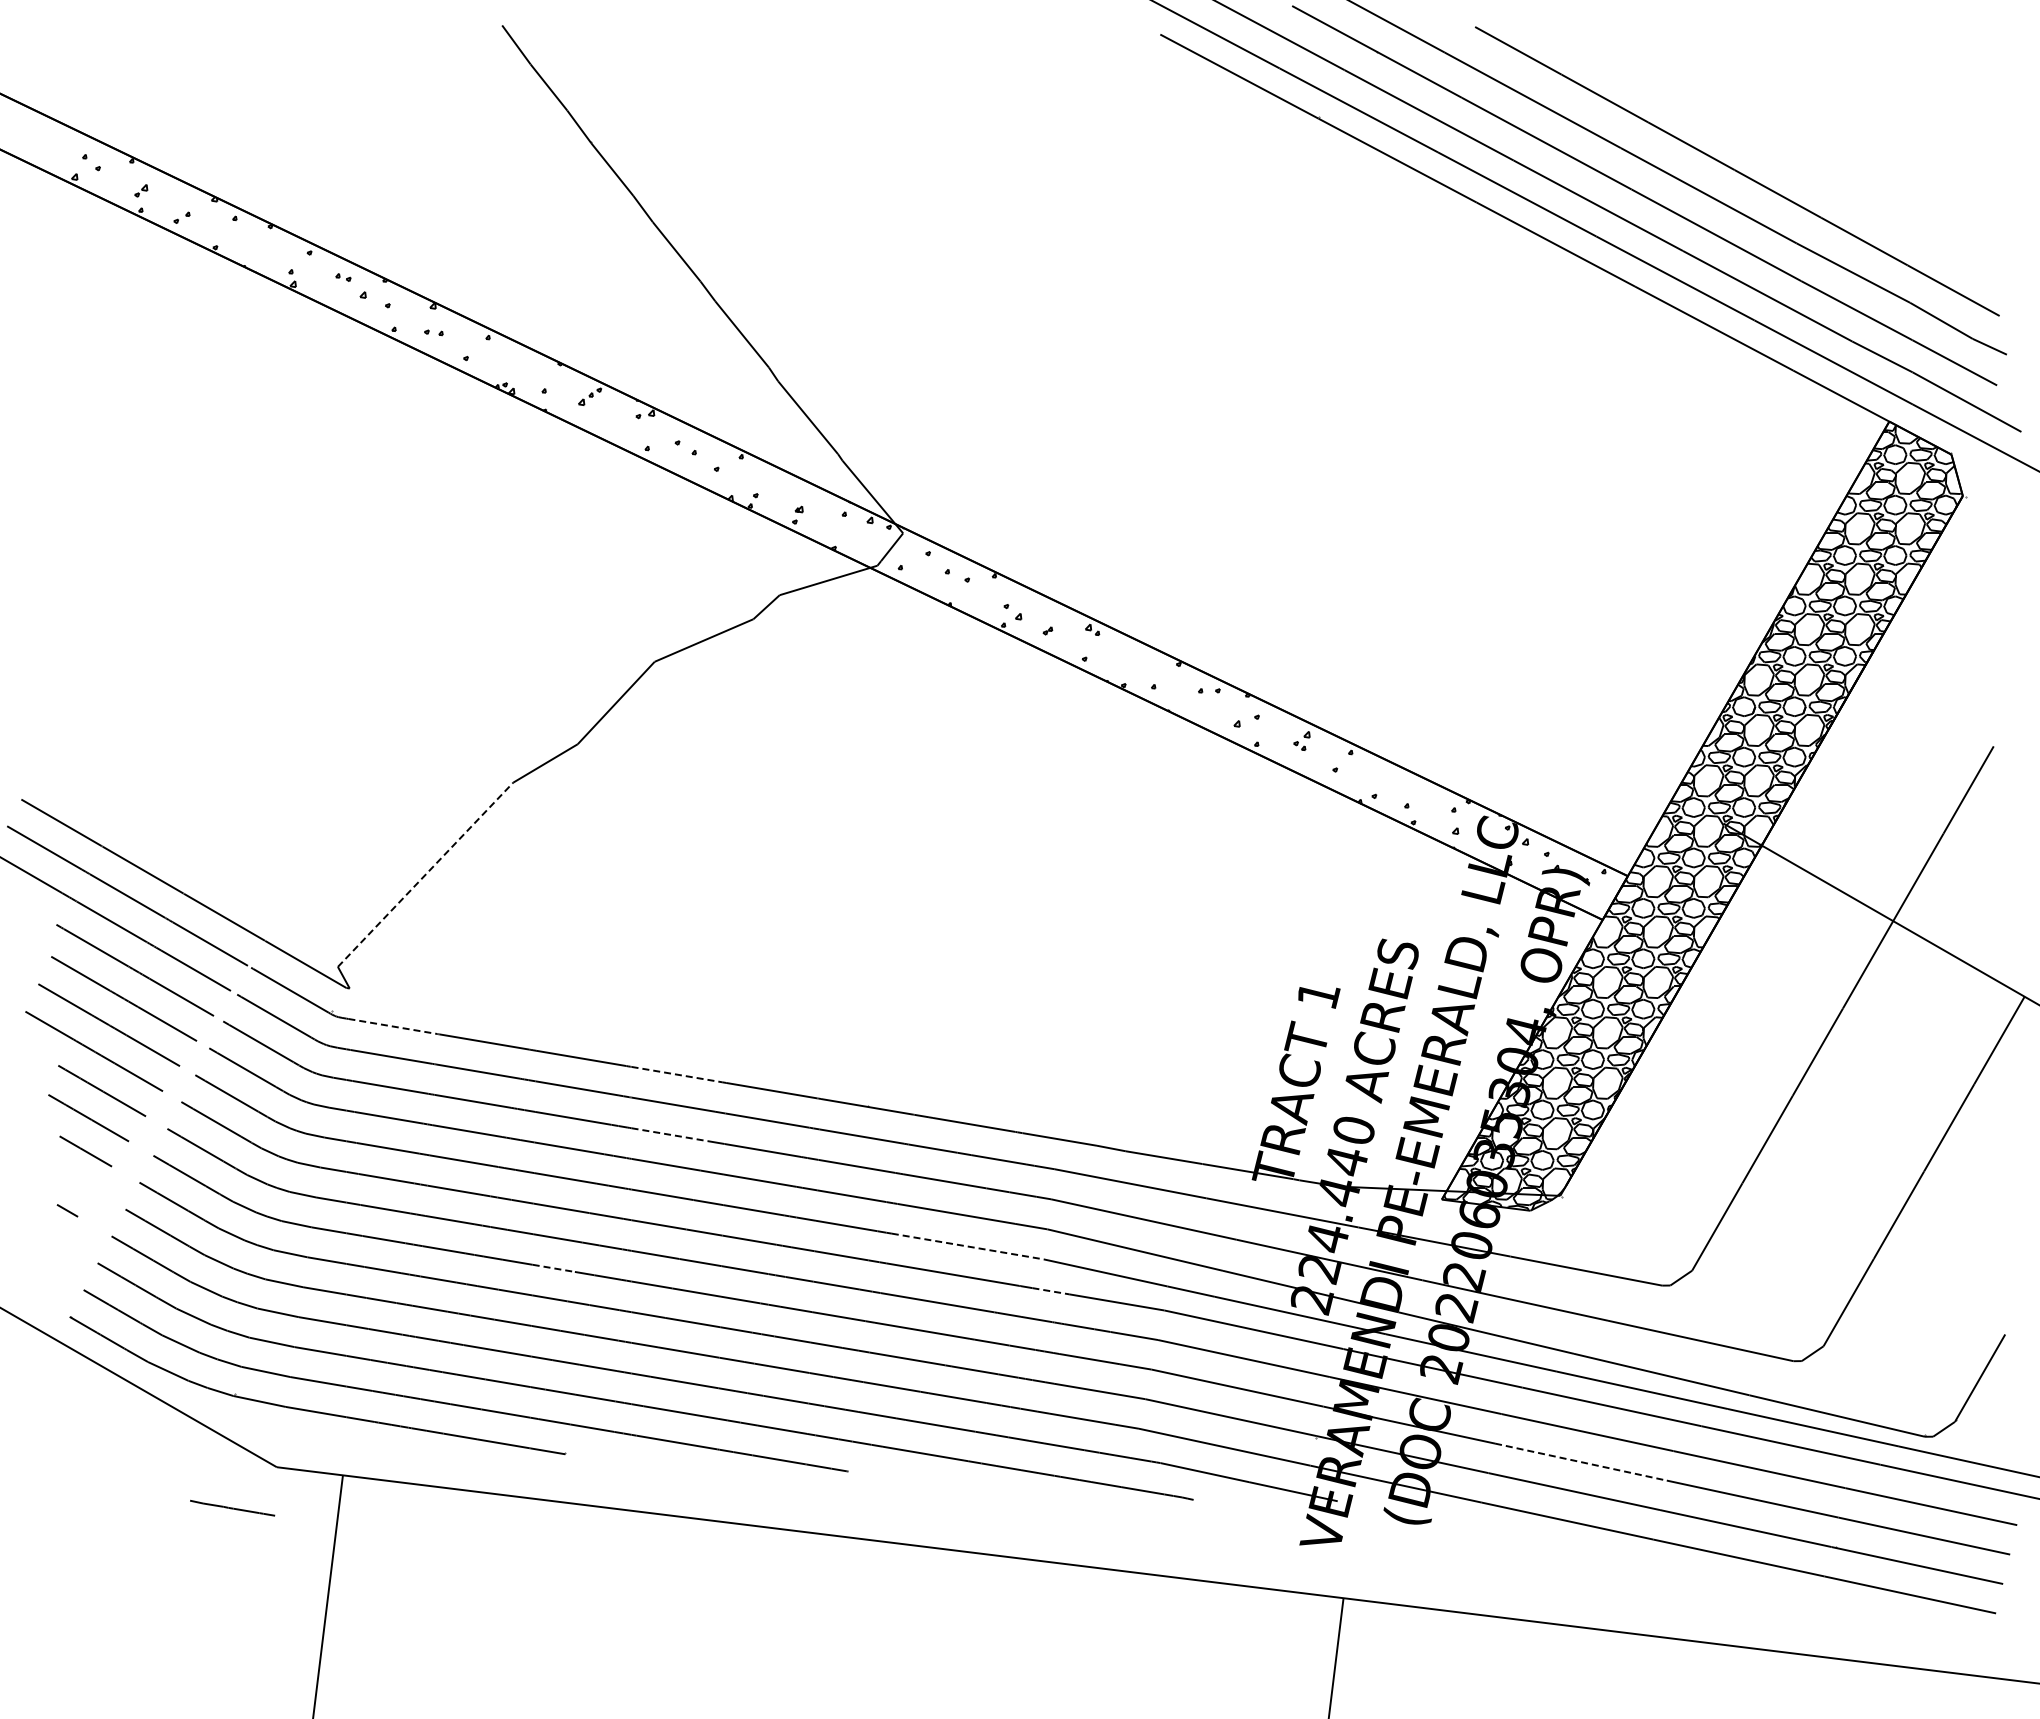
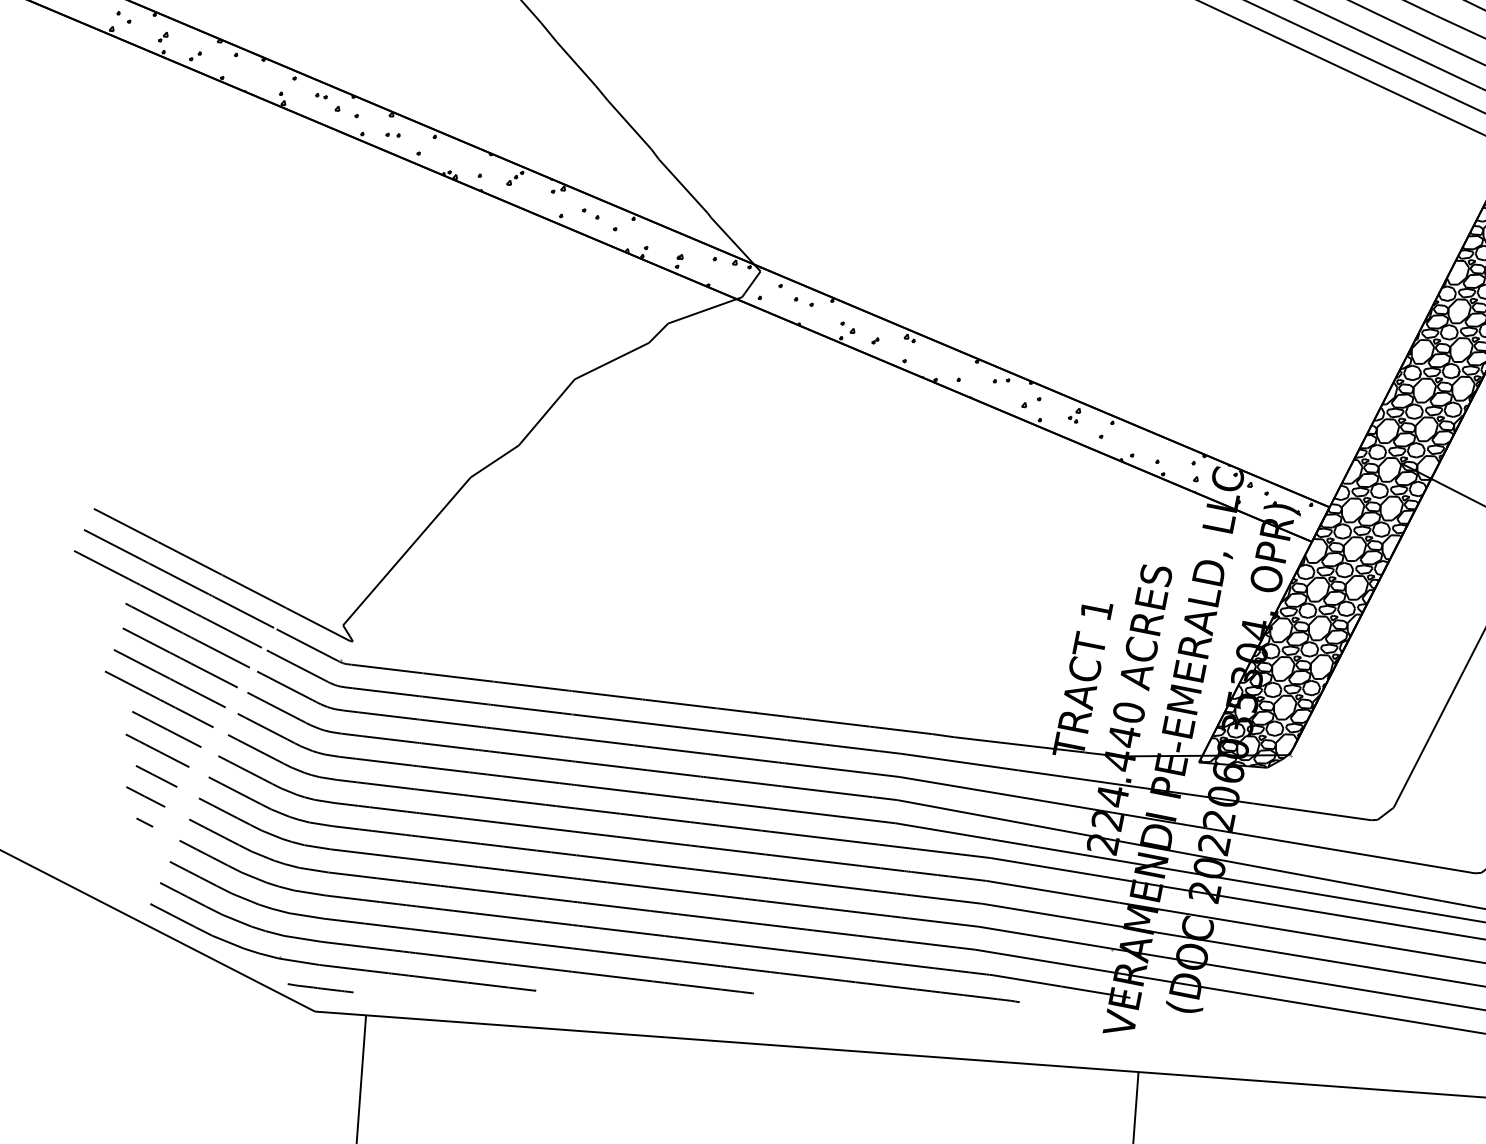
line: (425, 874) -> (406, 551), dashed -> solid
line: (393, 1026) -> (388, 669), dashed -> solid
line: (676, 1074) -> (606, 695), dashed -> solid
line: (669, 1134) -> (603, 741), dashed -> solid
line: (70, 1177) -> (145, 797), added
line: (968, 1246) -> (837, 816), dashed -> solid
line: (554, 1268) -> (520, 848), dashed -> solid
line: (1050, 1291) -> (902, 847), dashed -> solid
line: (1580, 1462) -> (1315, 959), dashed -> solid
line: (232, 1507) -> (320, 987), moved

